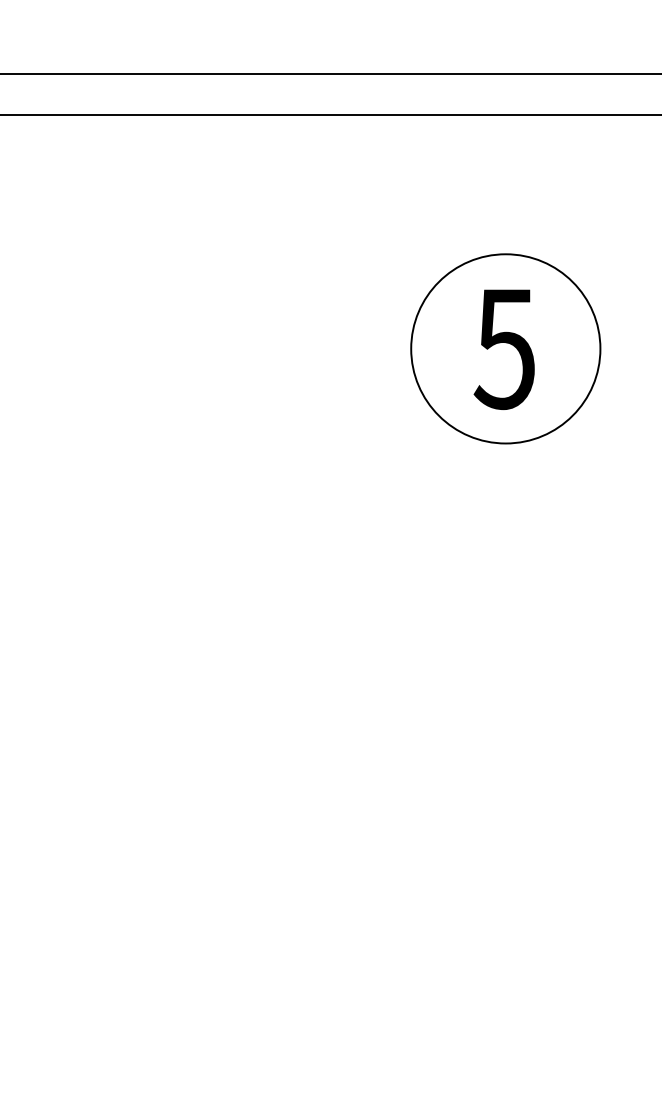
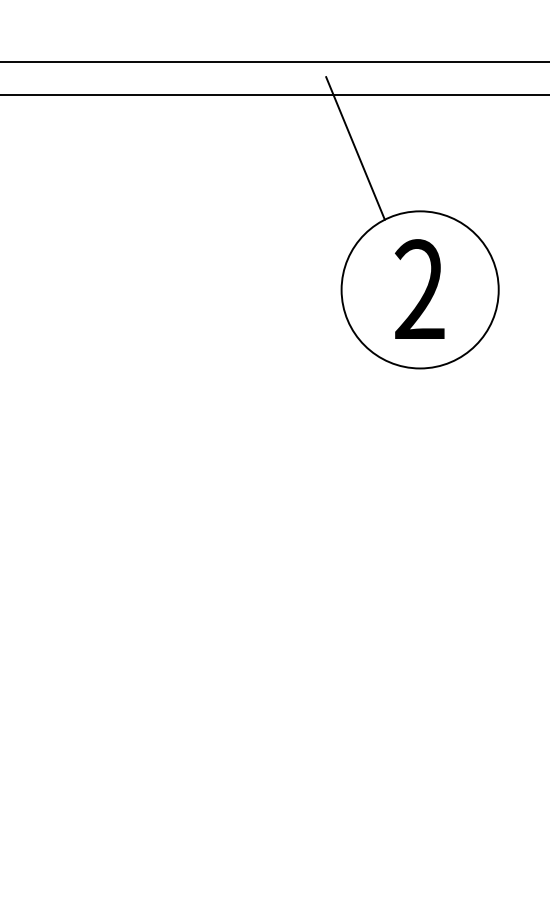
line: (427, 178) -> (355, 148), added
text: (503, 348) -> (418, 289), 5 -> 2

